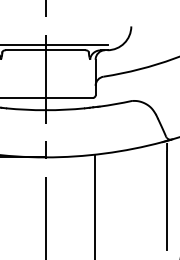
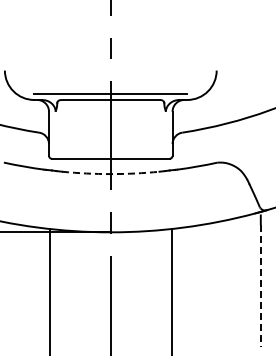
arc: (45, 110) -> (110, 174), solid -> dashed
line: (166, 201) -> (260, 286), solid -> dashed

